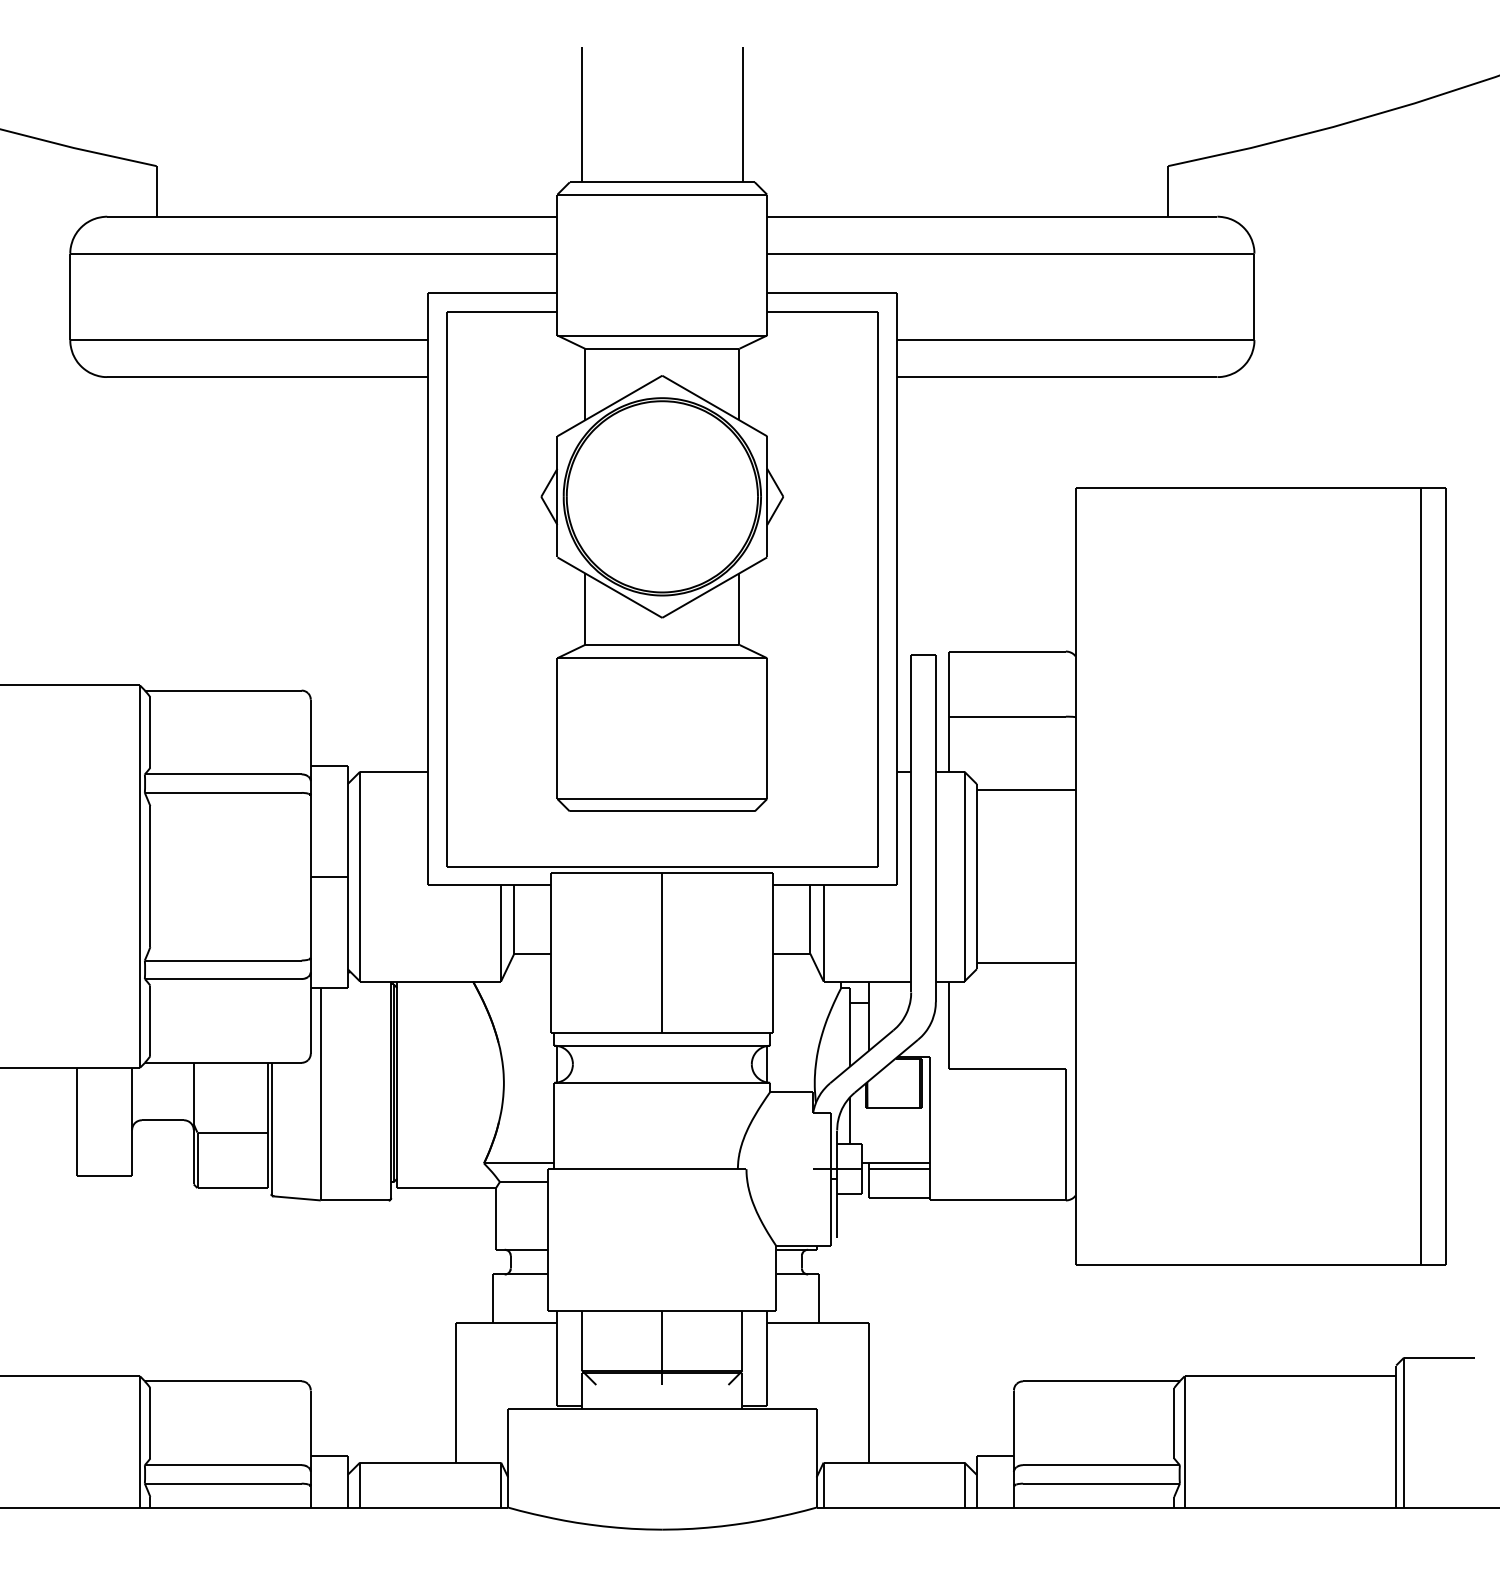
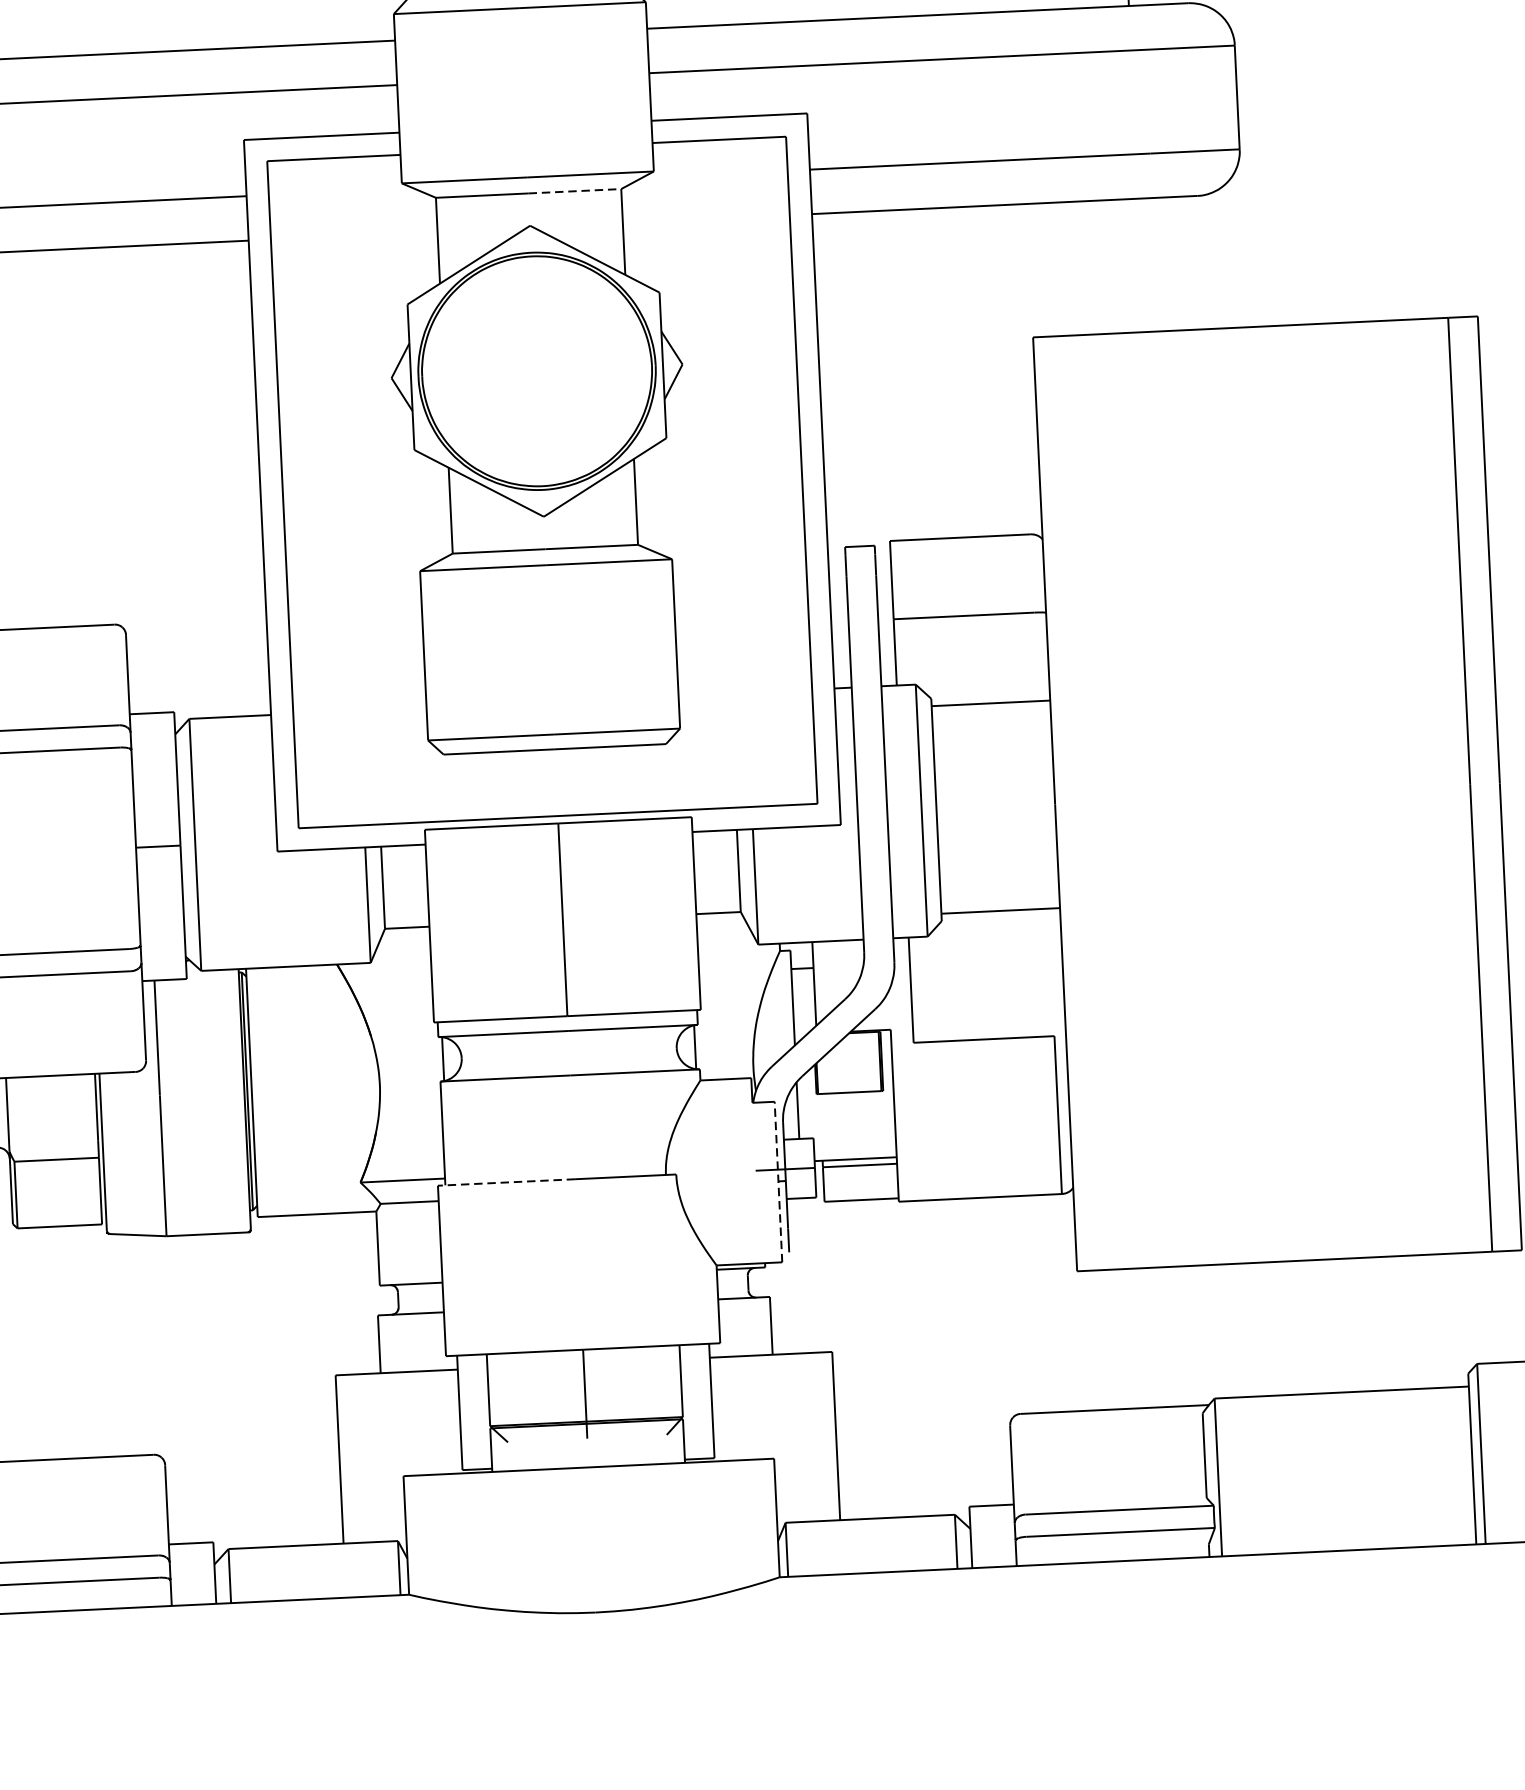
line: (700, 348) -> (574, 190), solid -> dashed
line: (604, 1169) -> (505, 1182), solid -> dashed
line: (831, 1179) -> (779, 1182), solid -> dashed

